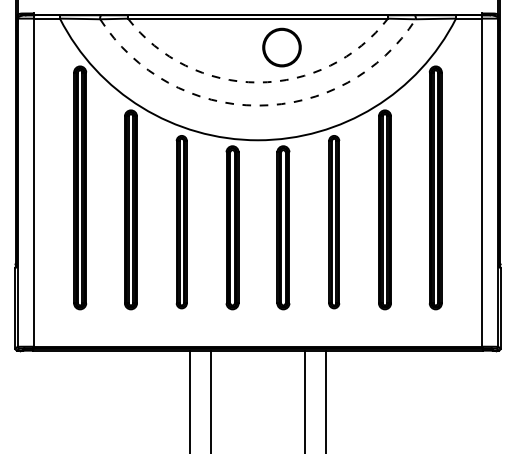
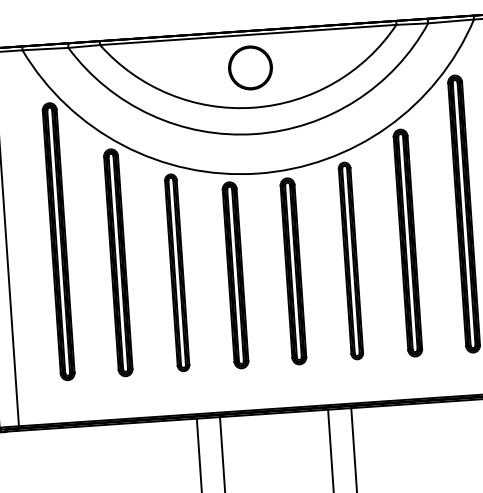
part: (281, 47) -> (249, 67), moved
arc: (258, 82) -> (253, 107), dashed -> solid
arc: (258, 105) -> (255, 133), dashed -> solid

